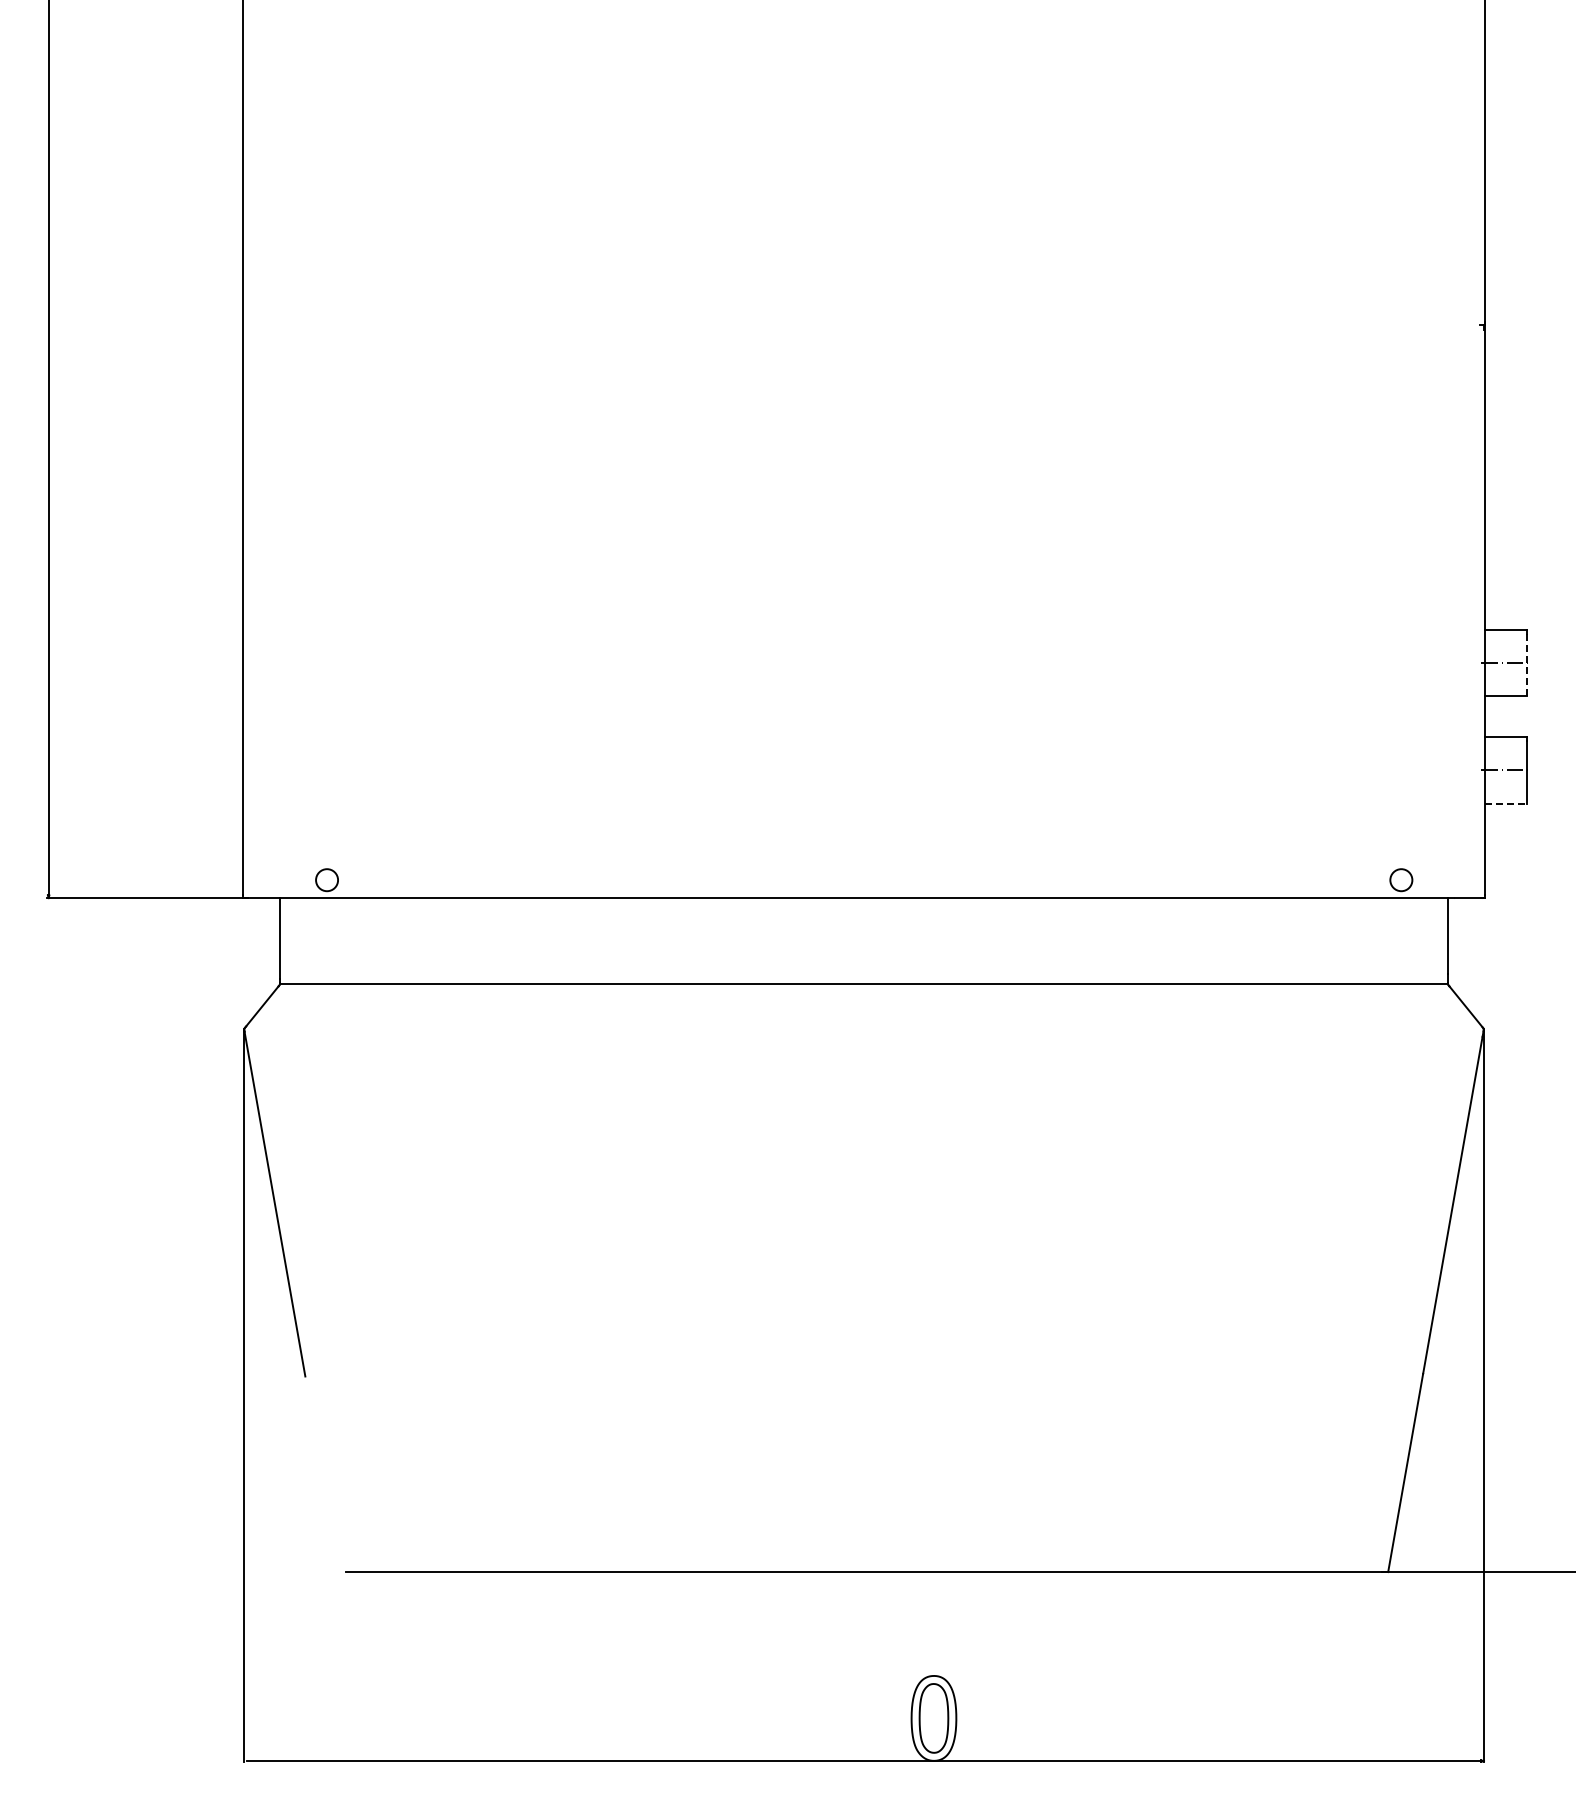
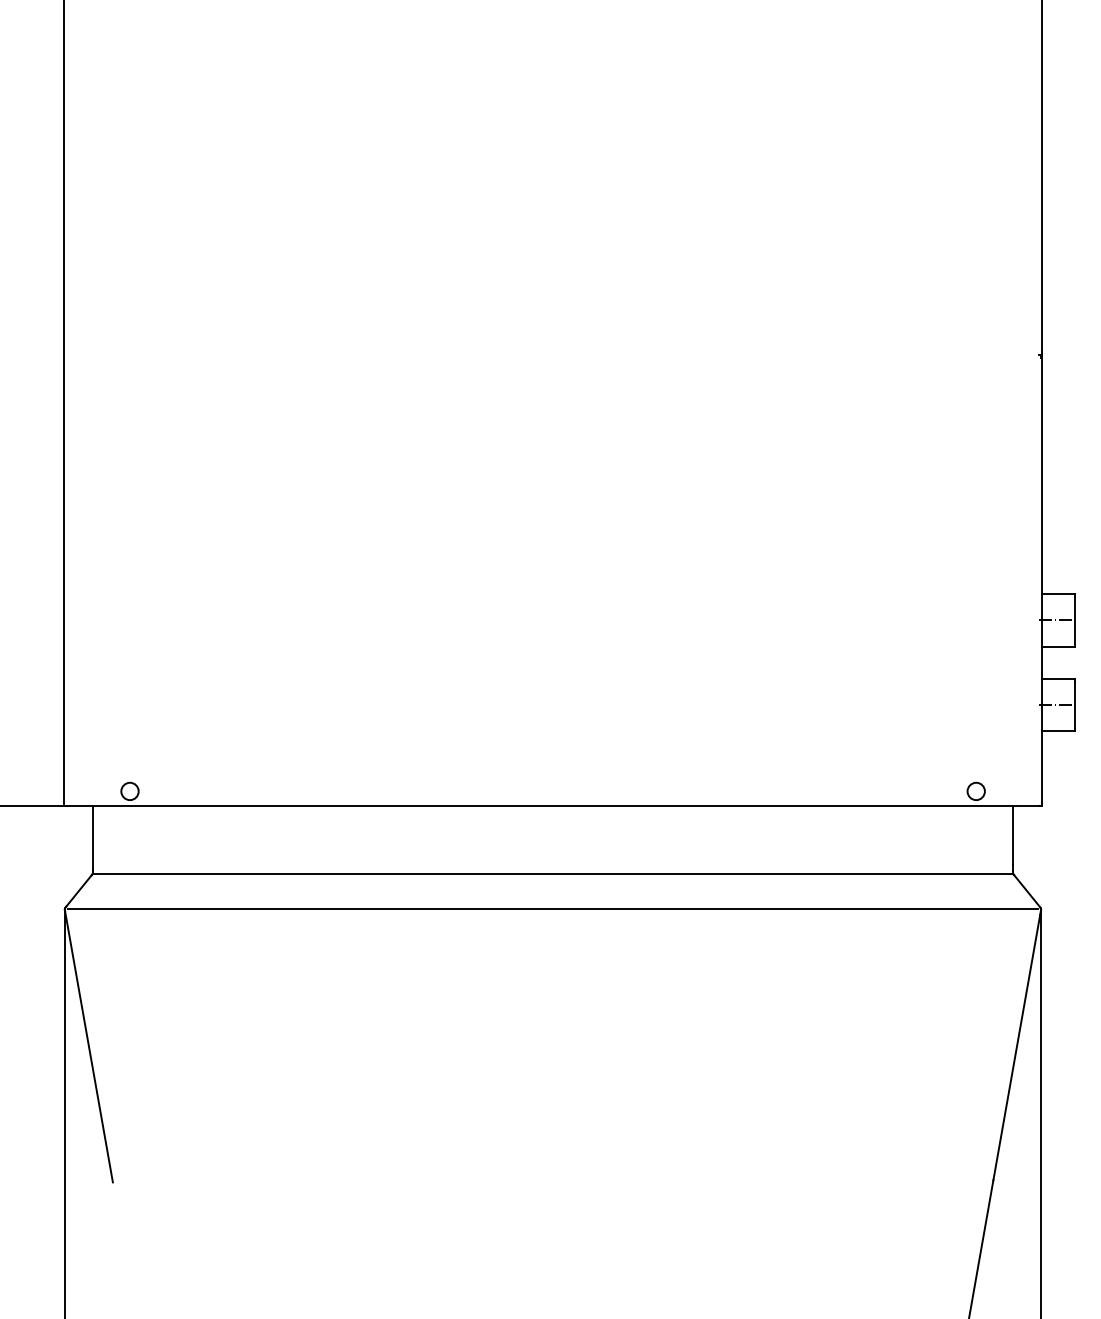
line: (1526, 664) -> (1074, 621), dashed -> solid
line: (1506, 803) -> (1059, 731), dashed -> solid
line: (863, 1029) -> (552, 909), added

